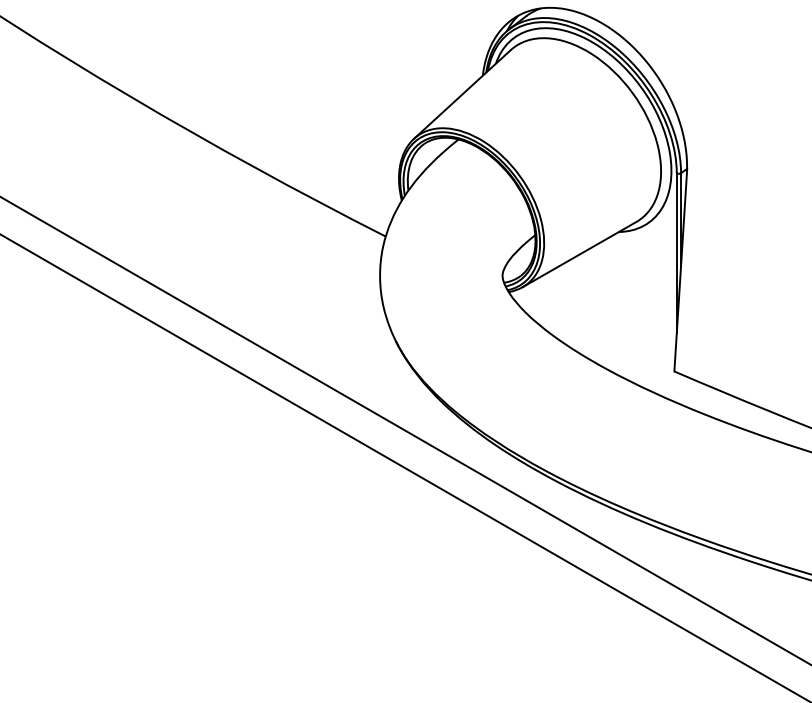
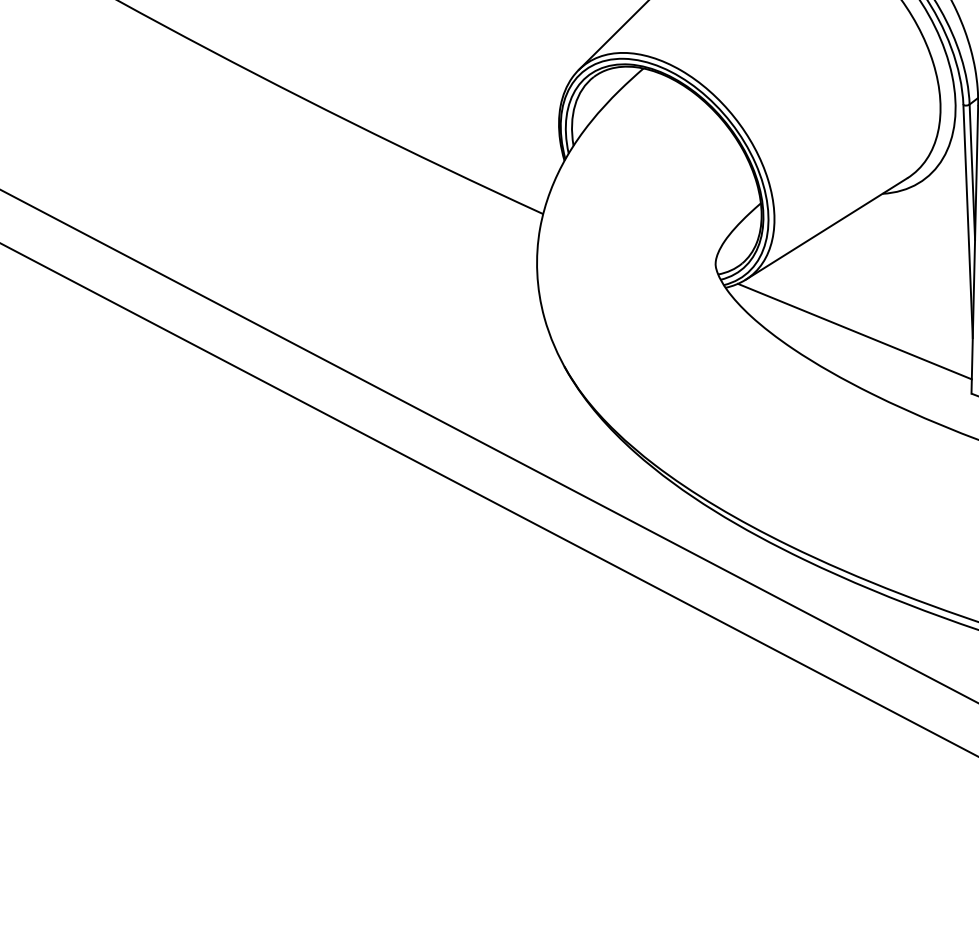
line: (596, 325) -> (855, 331), added

